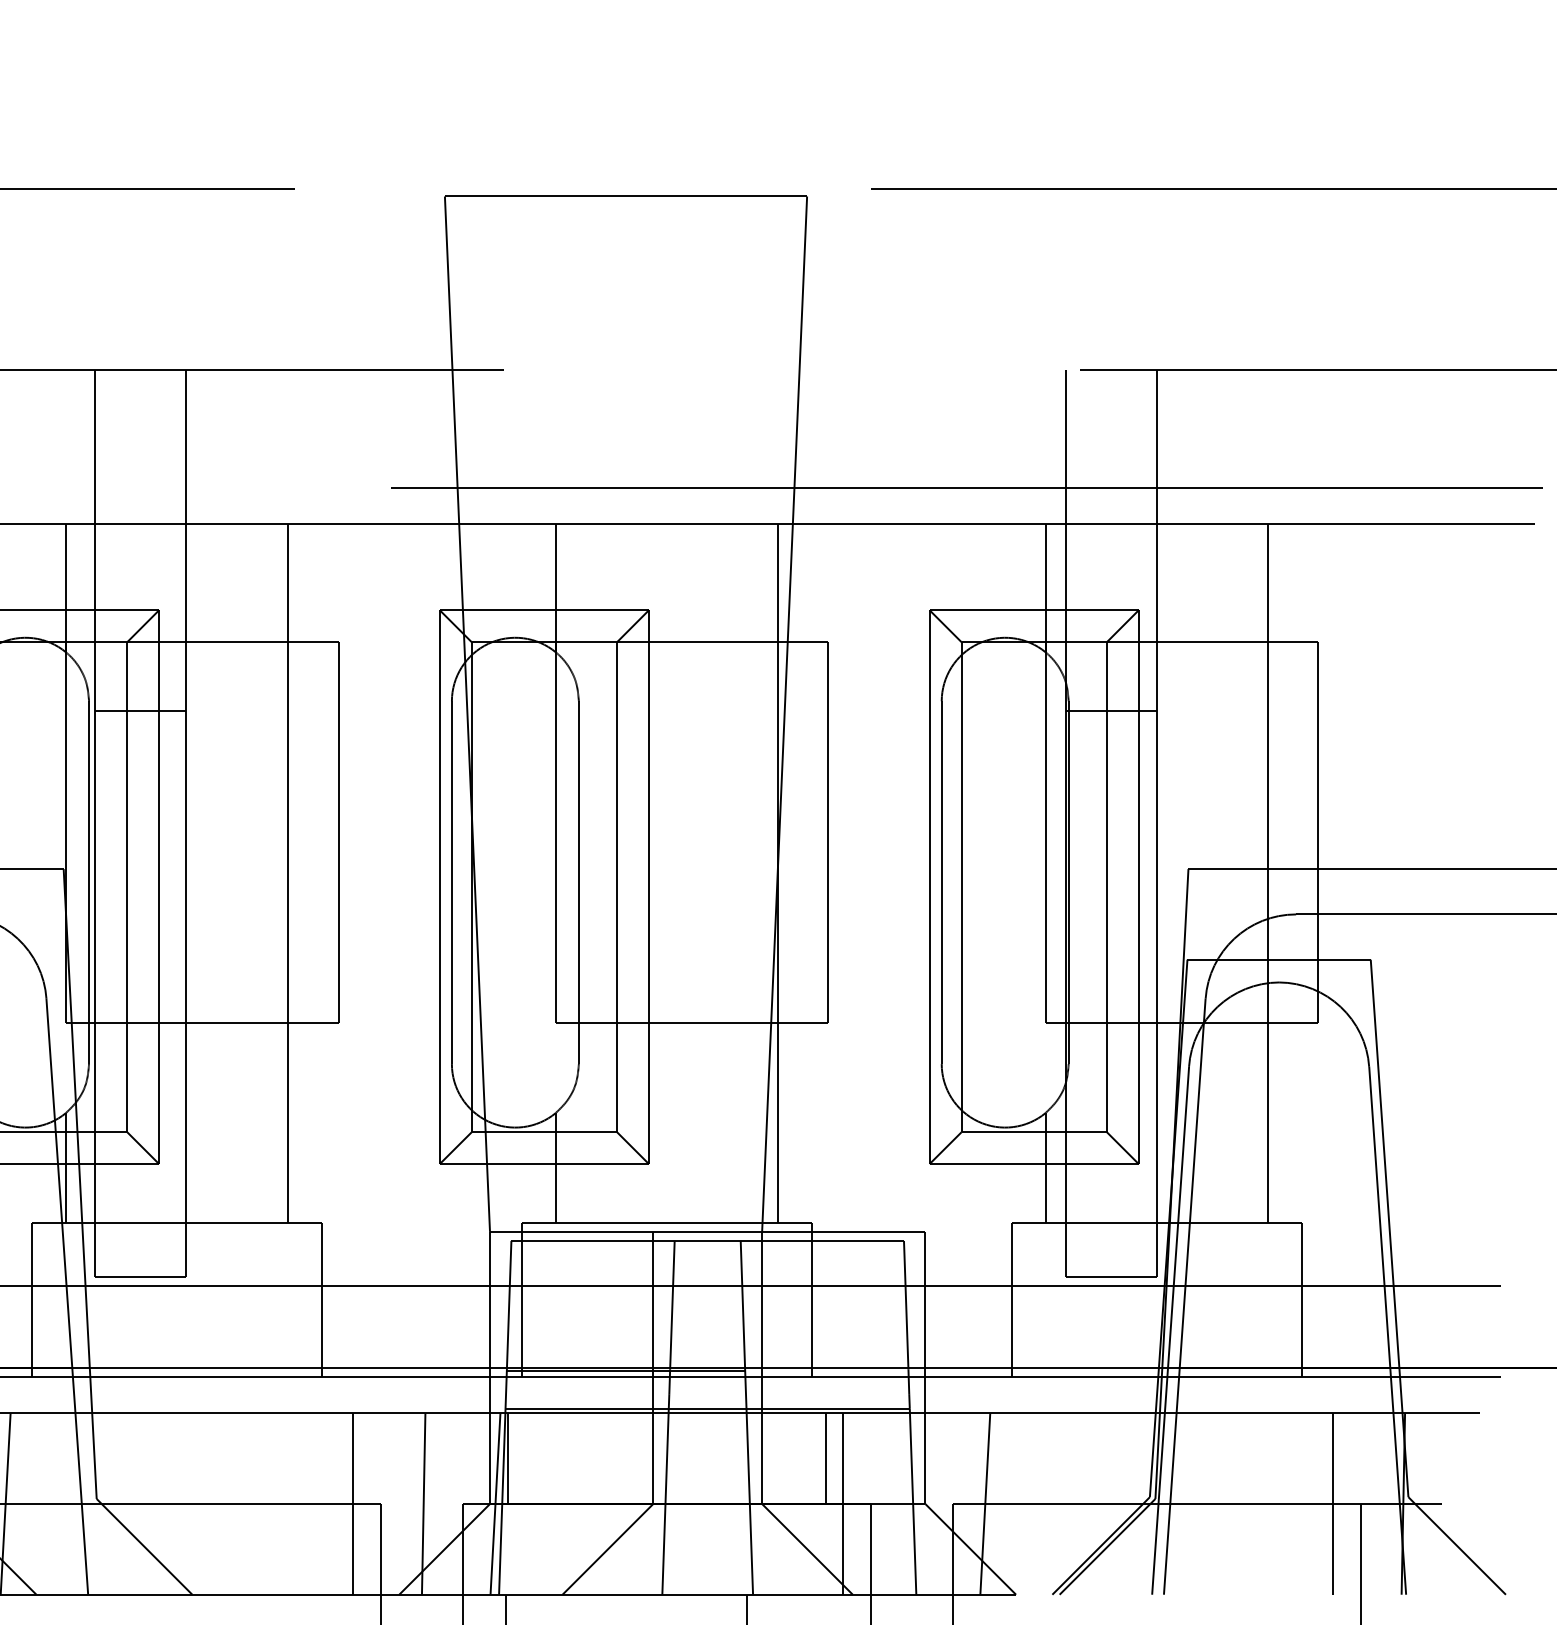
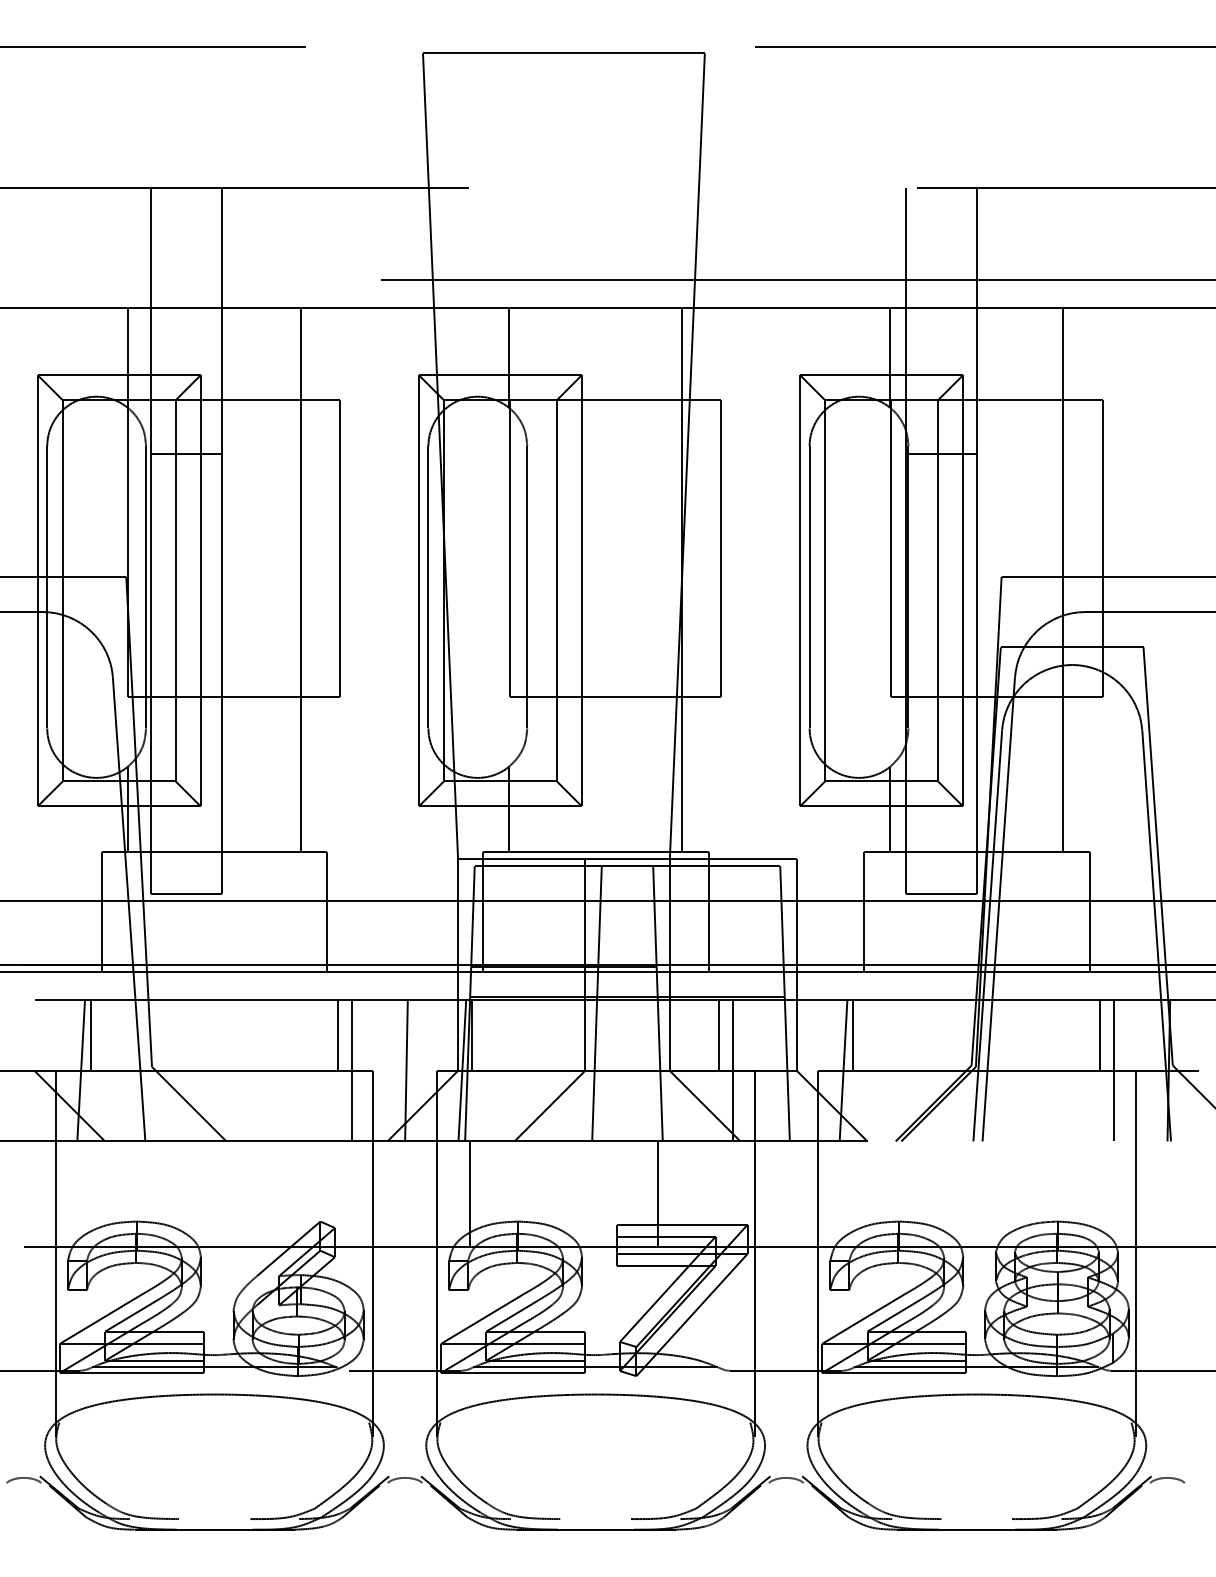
line: (18, 1458) -> (91, 1035), added
line: (336, 1458) -> (338, 1035), added
line: (998, 1458) -> (853, 1035), added
line: (1315, 1458) -> (1100, 1035), added

